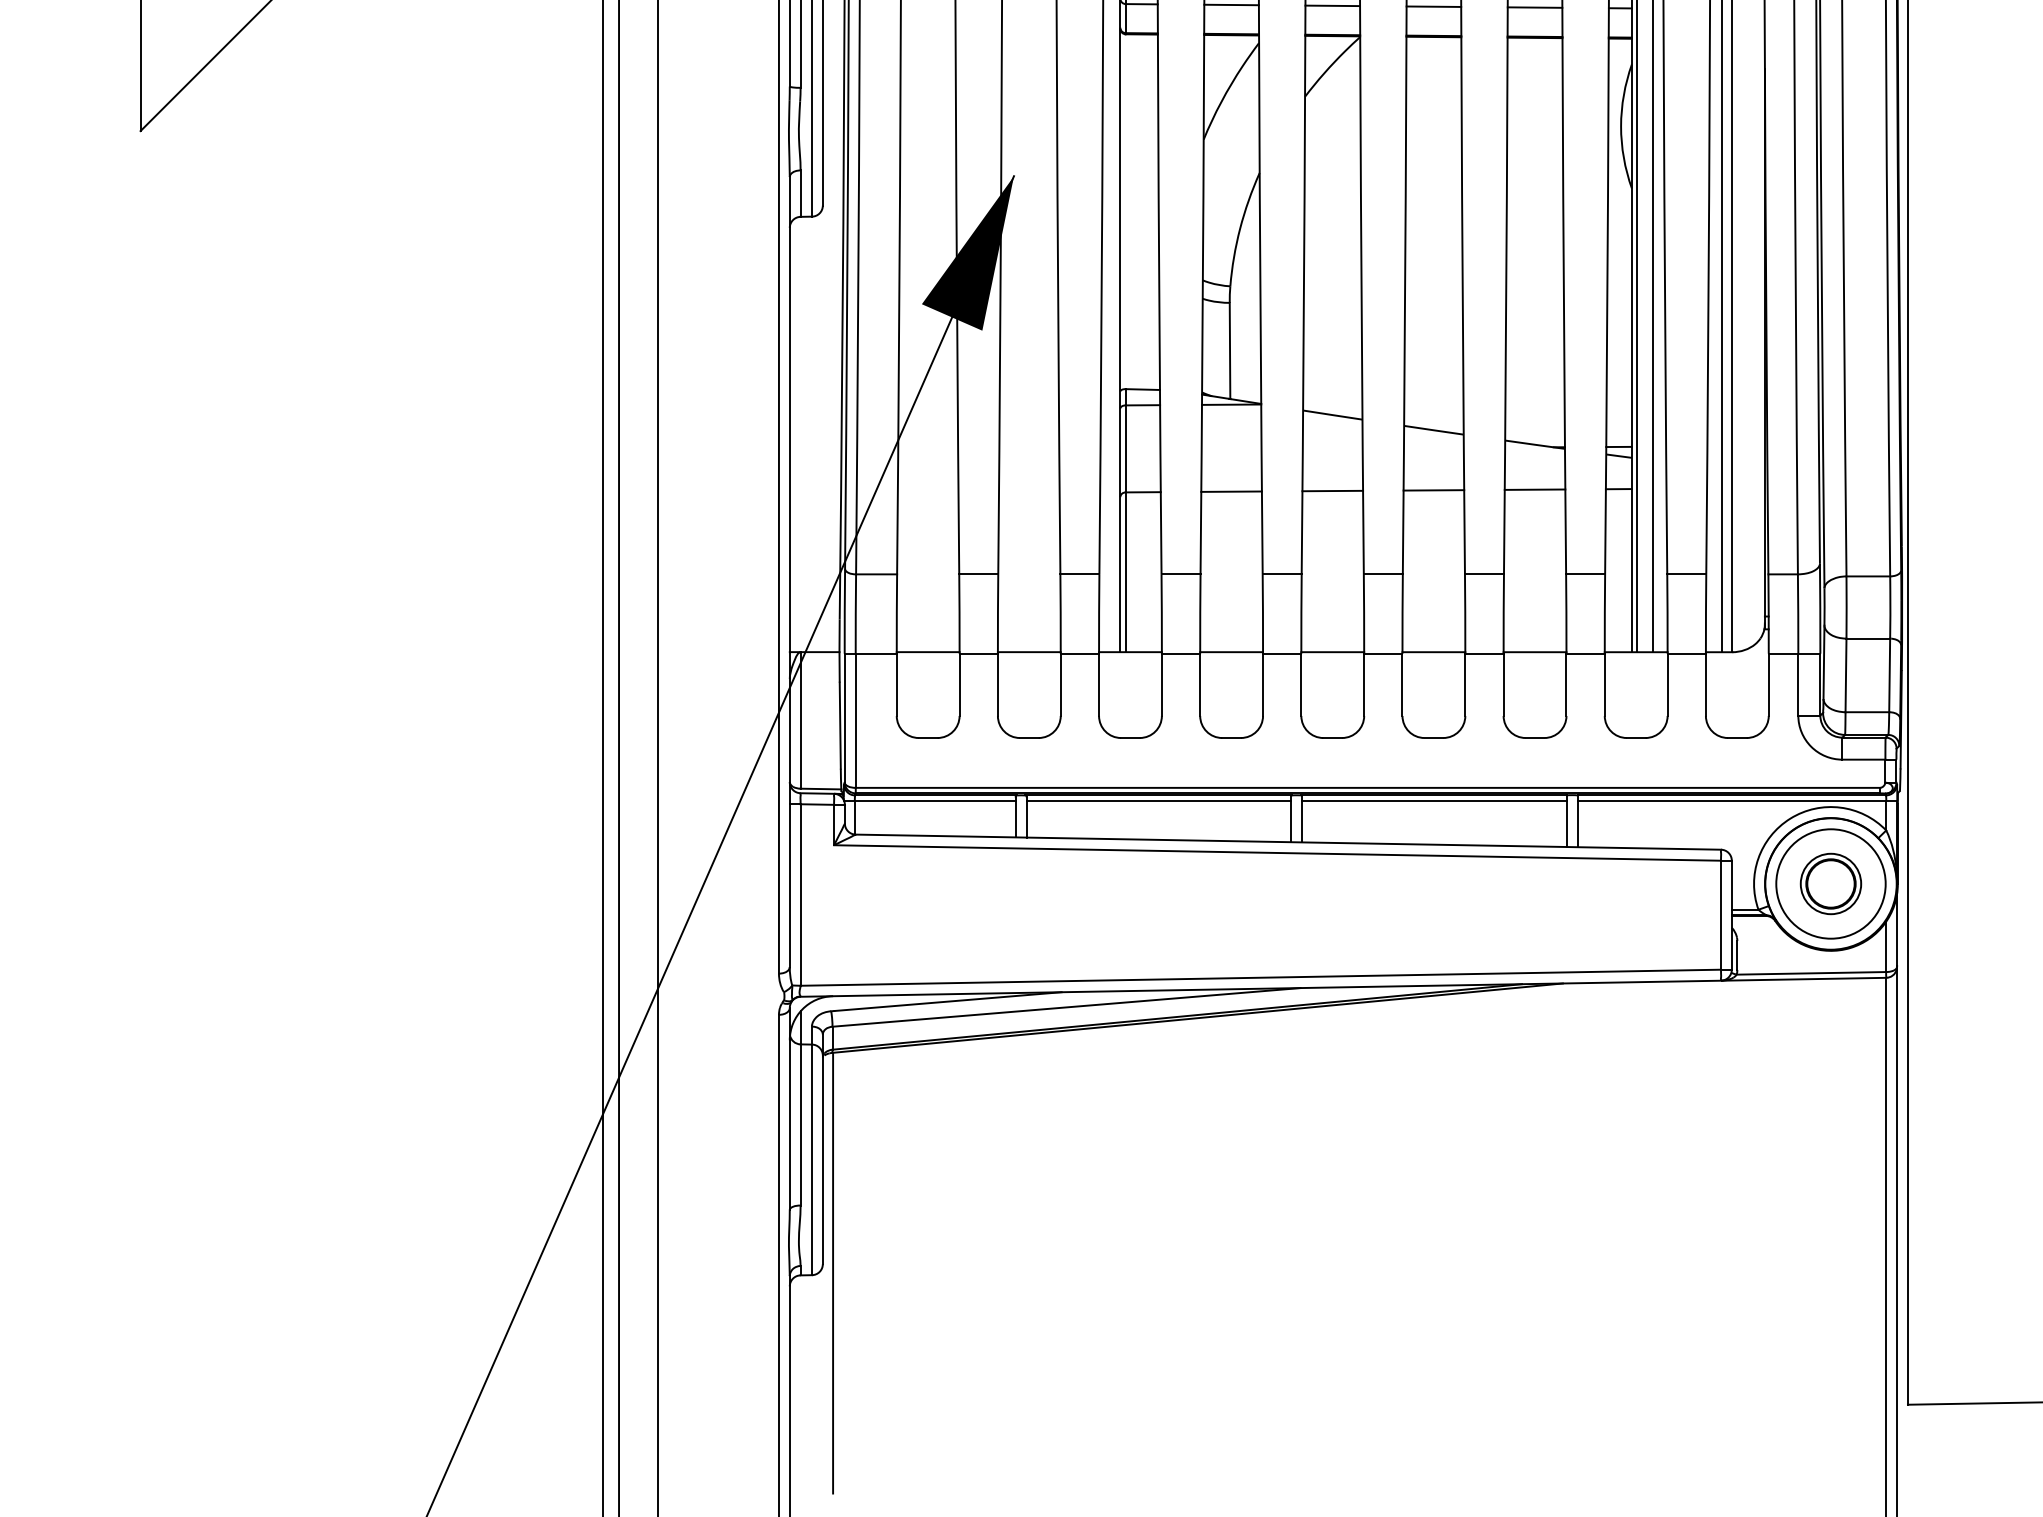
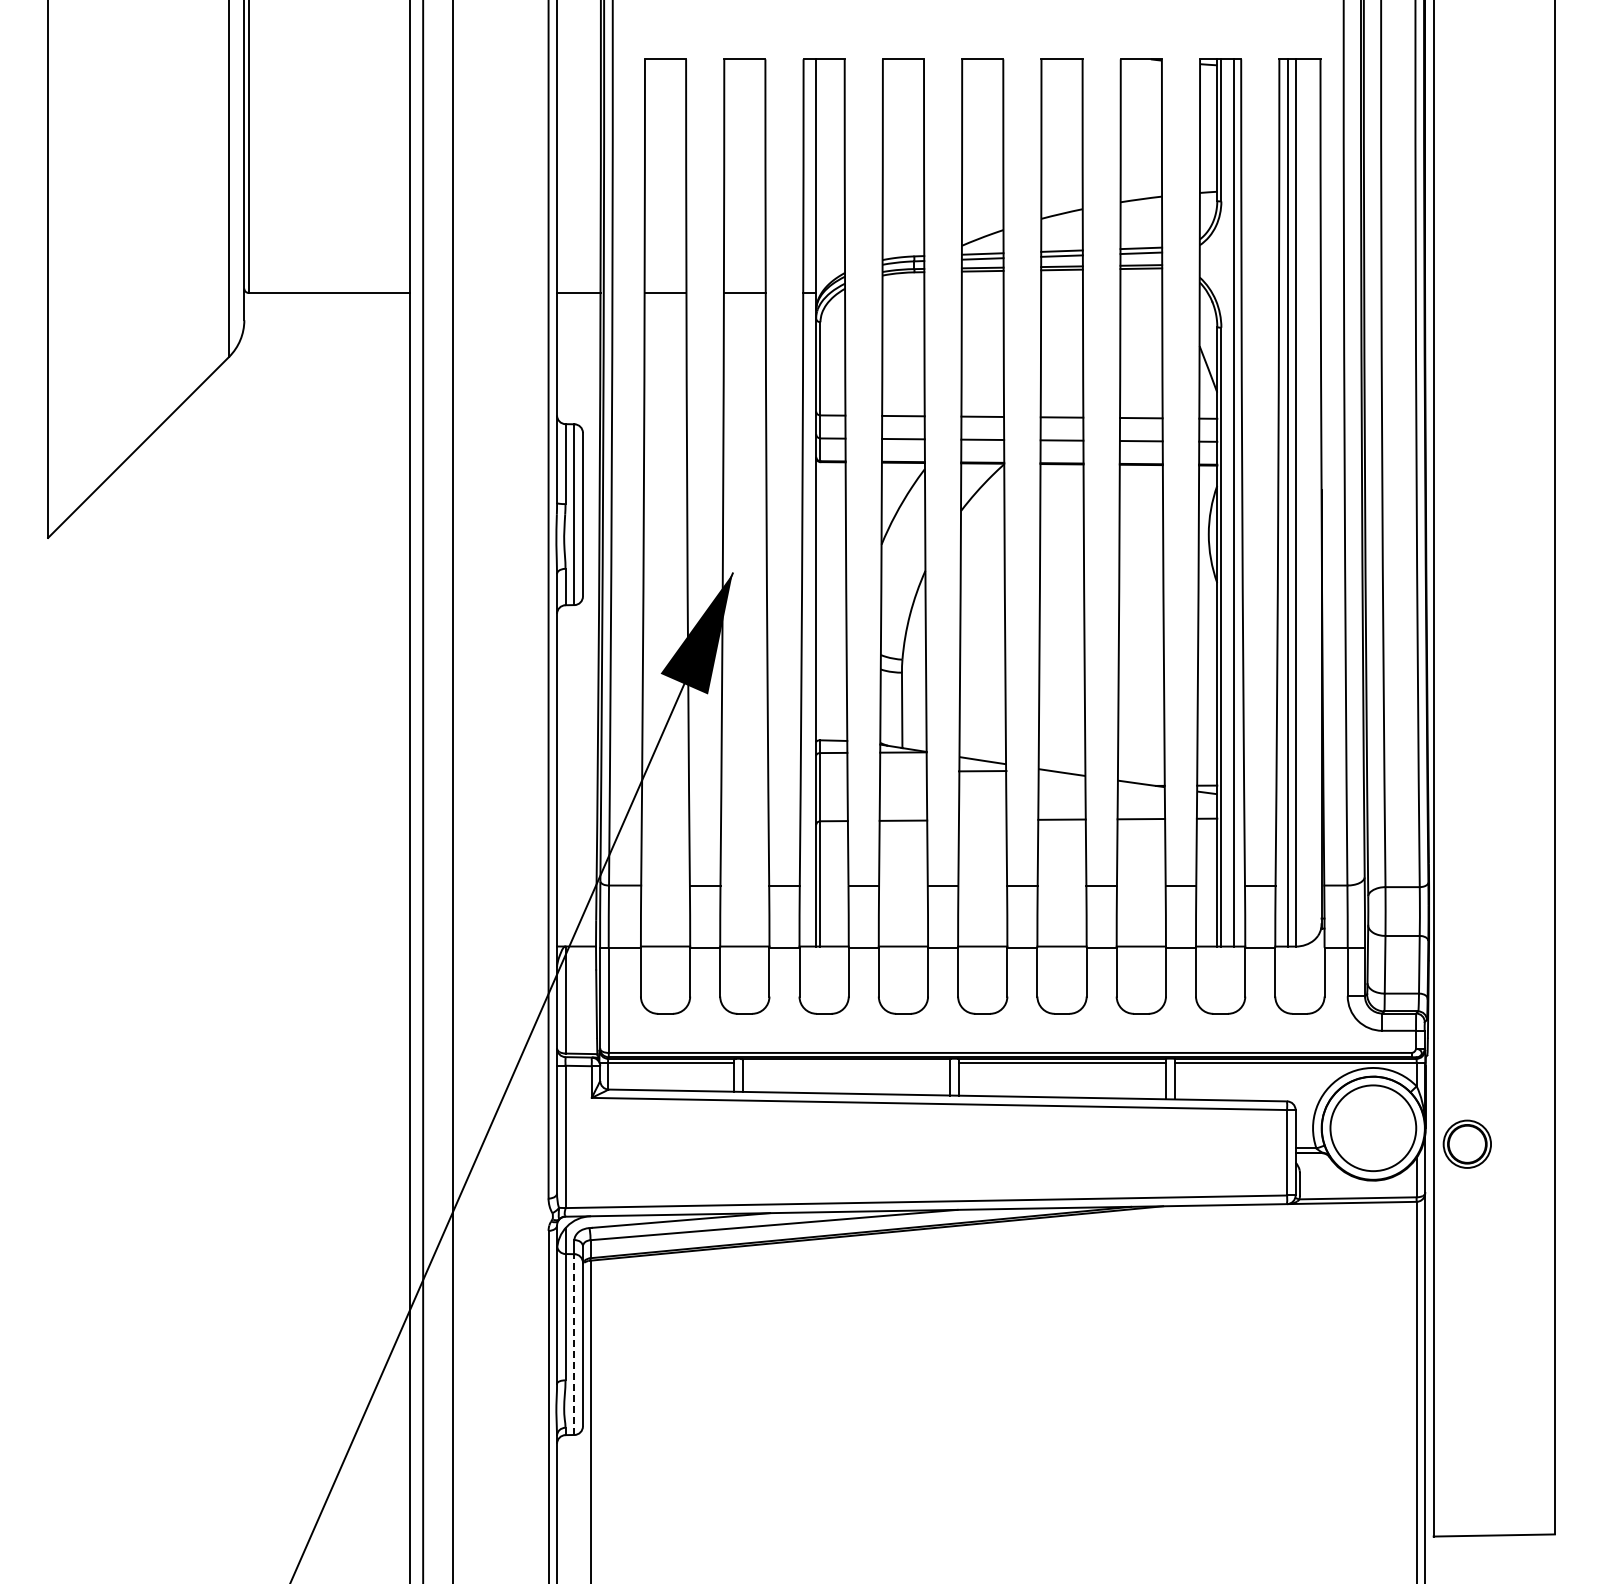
line: (1332, 491) -> (982, 771), moved
line: (1158, 801) -> (846, 1063), removed
part: (1829, 882) -> (1466, 1143), moved
line: (812, 1159) -> (574, 1344), solid -> dashed

